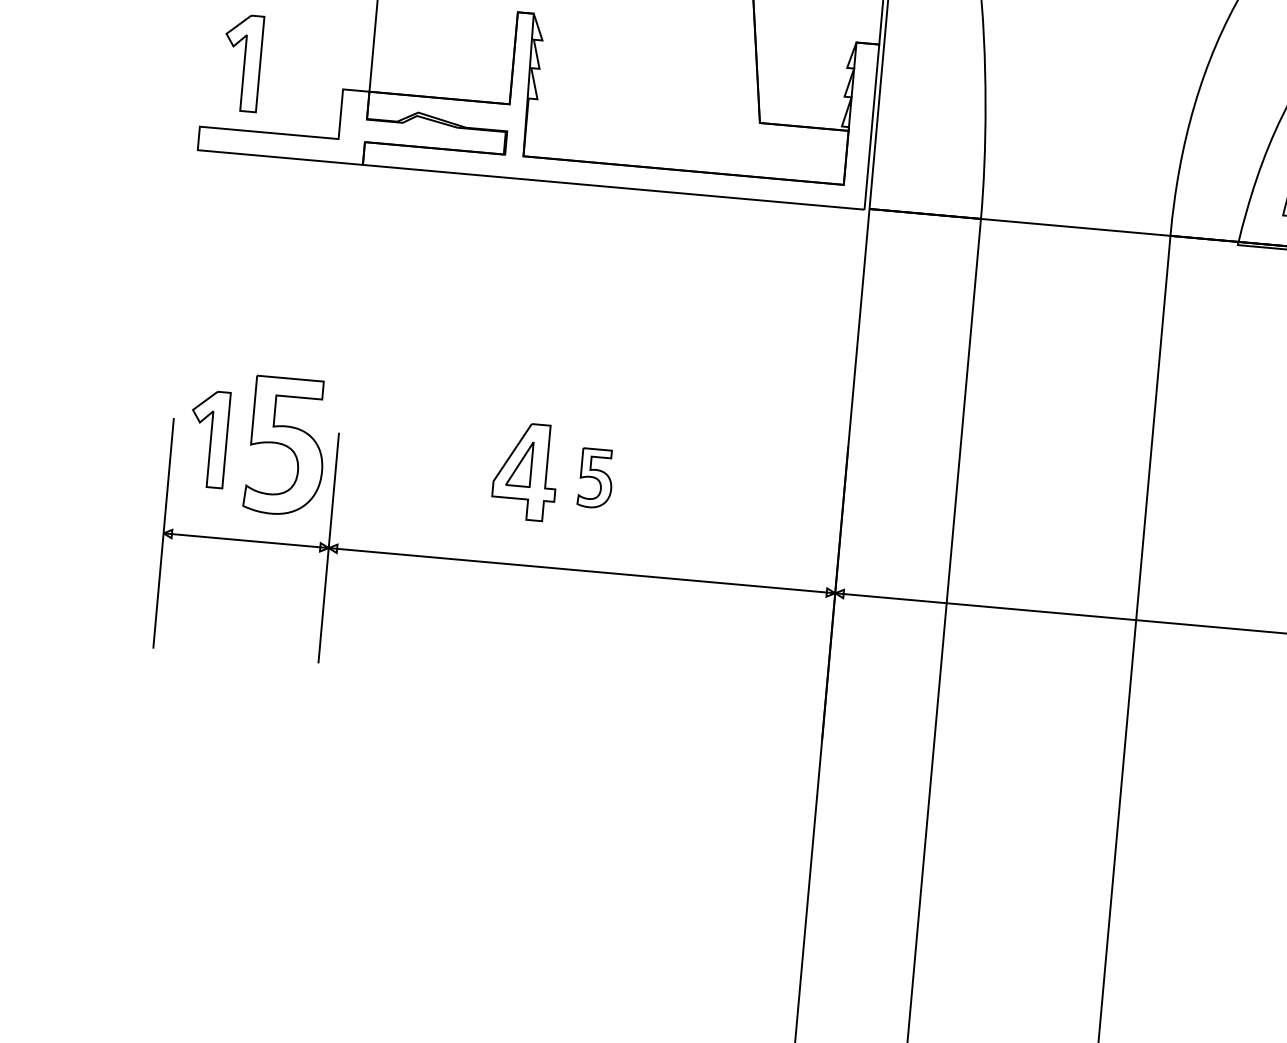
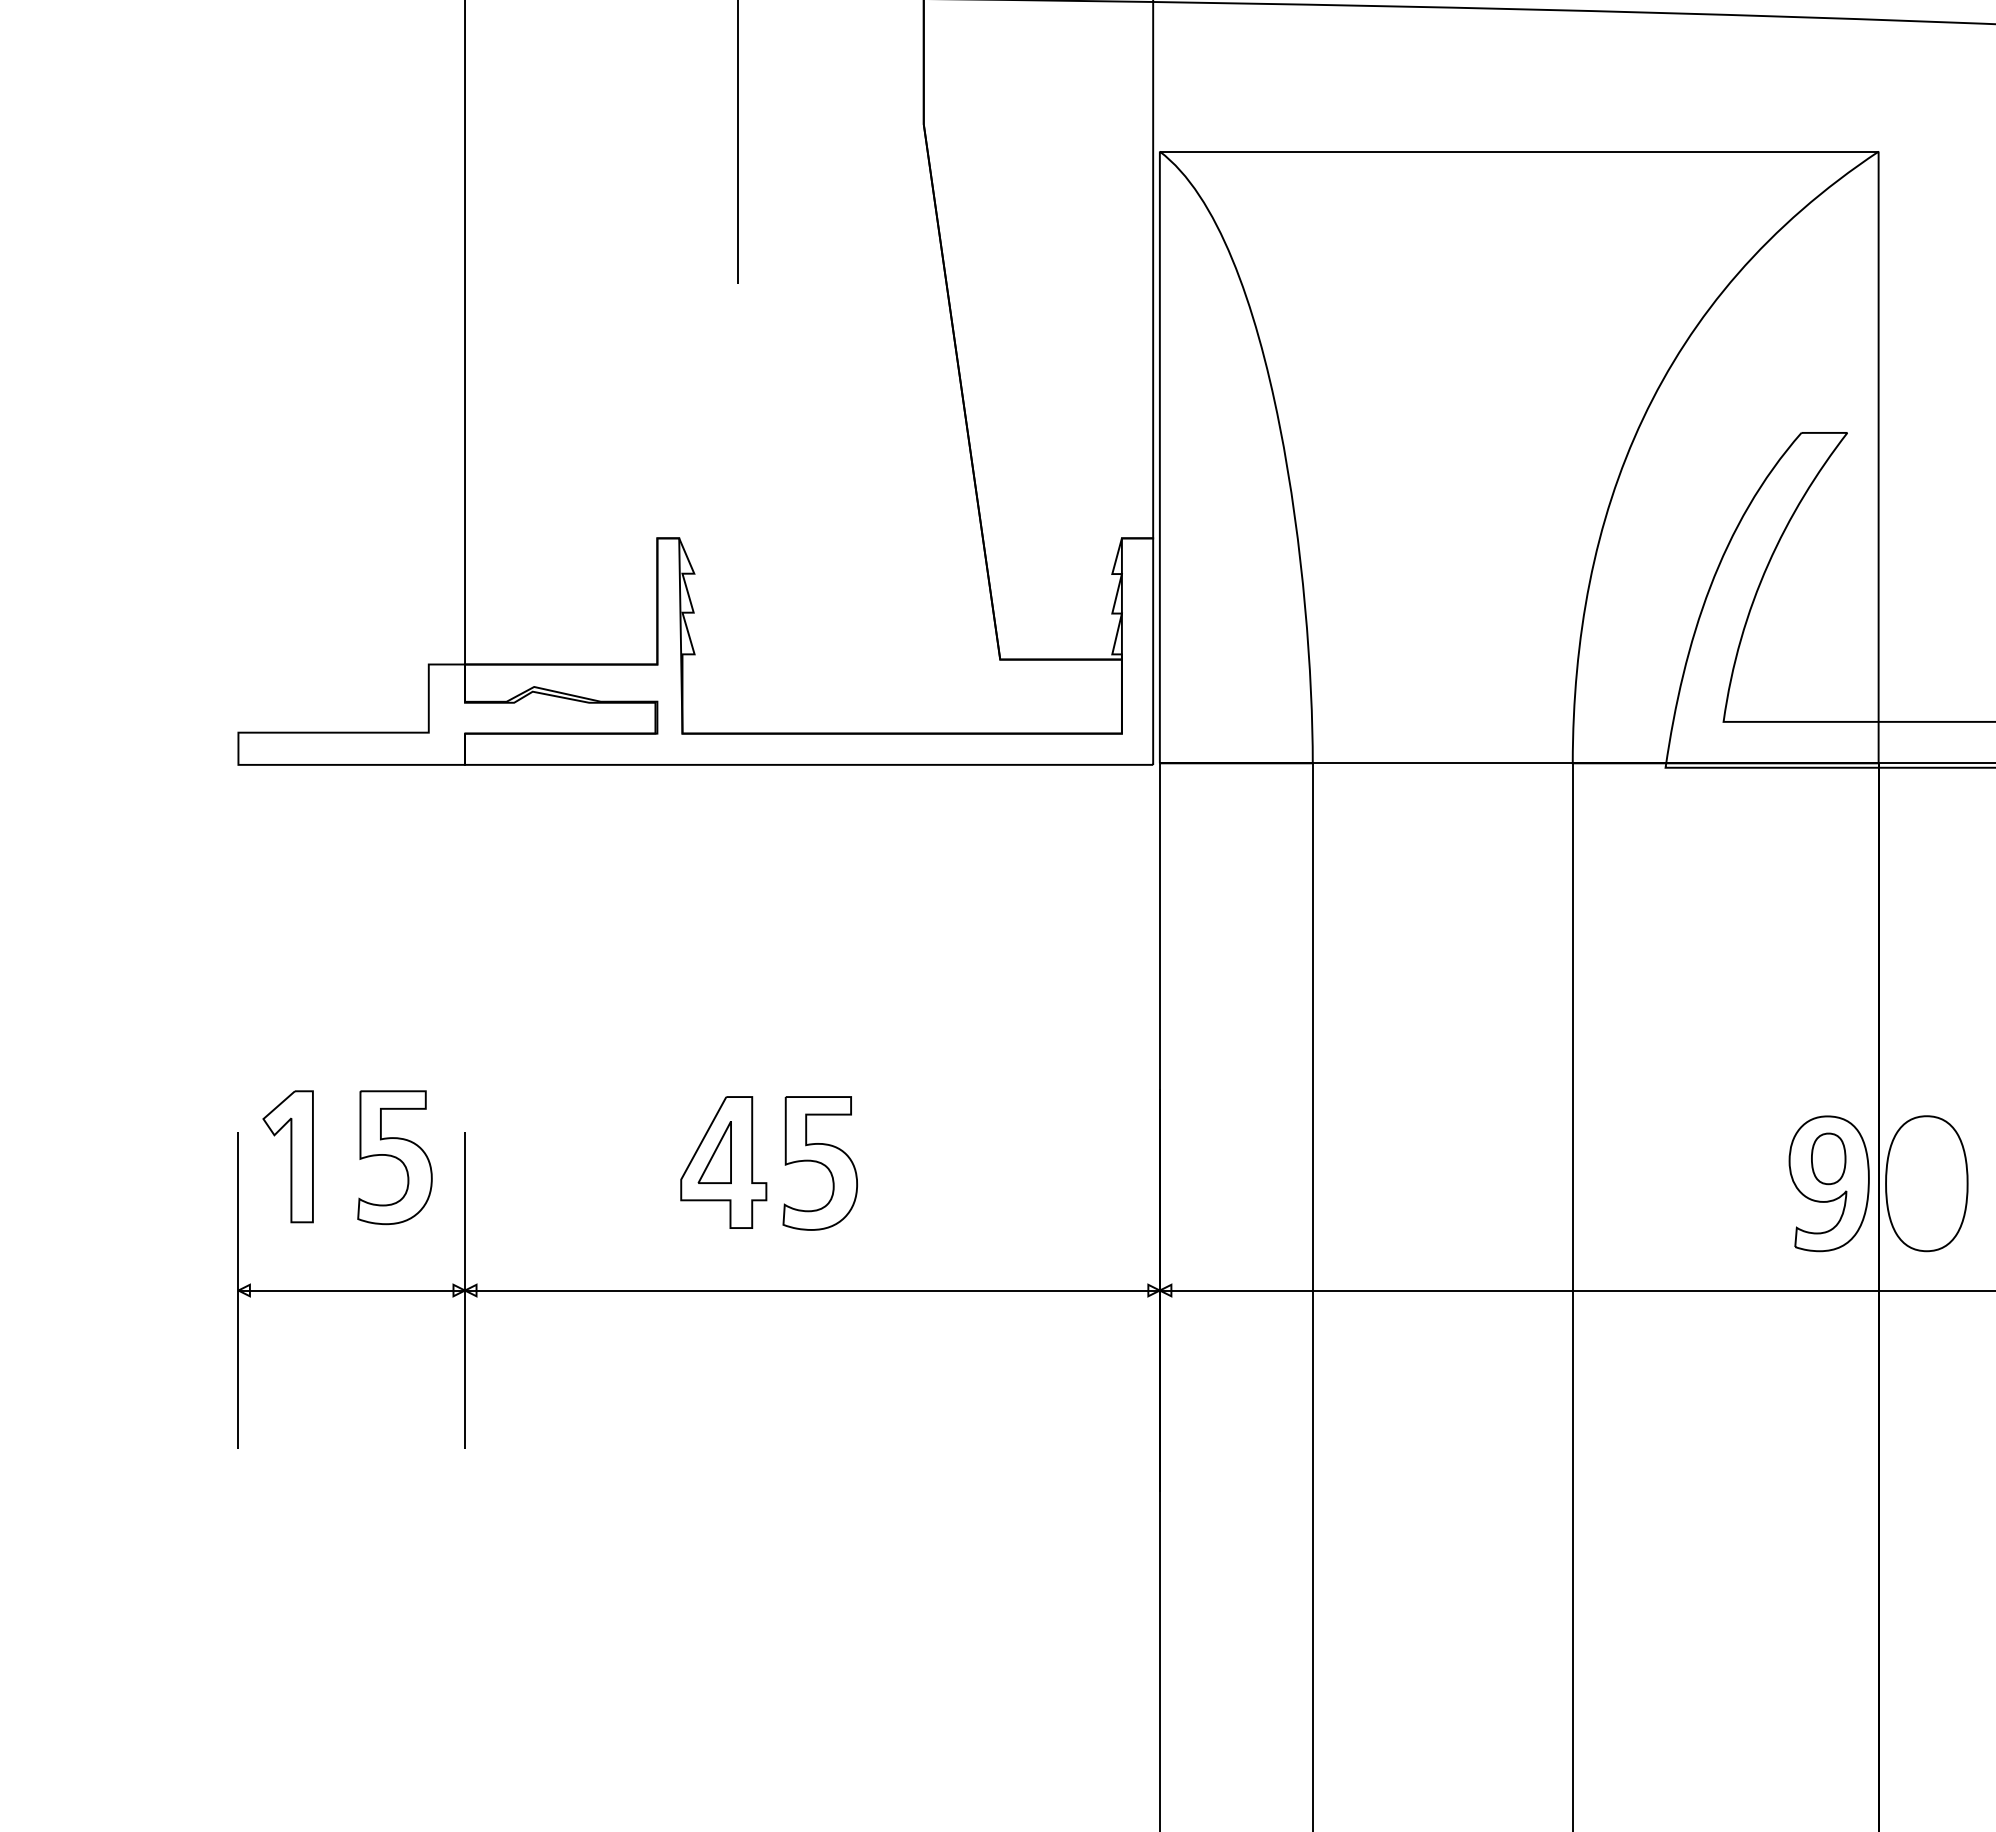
part: (241, 62) -> (287, 640), removed
part: (286, 446) -> (394, 1157), size x0.71
part: (595, 478) -> (819, 1163), size x1.67

